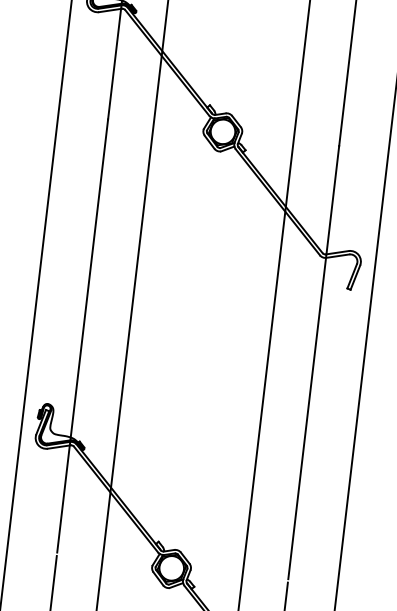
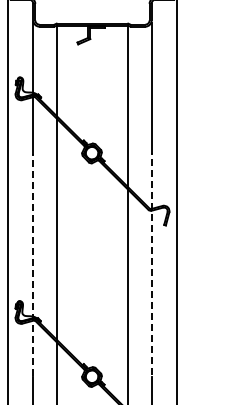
line: (83, 335) -> (33, 264), solid -> dashed
line: (313, 362) -> (151, 264), solid -> dashed

